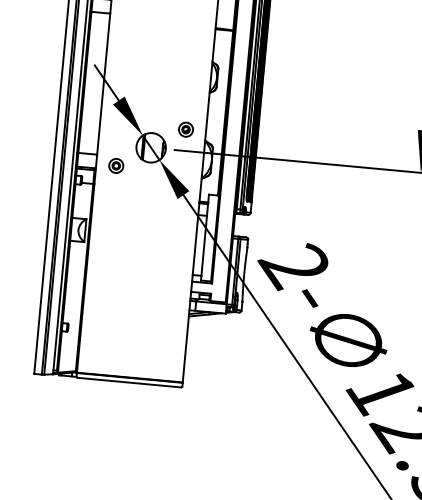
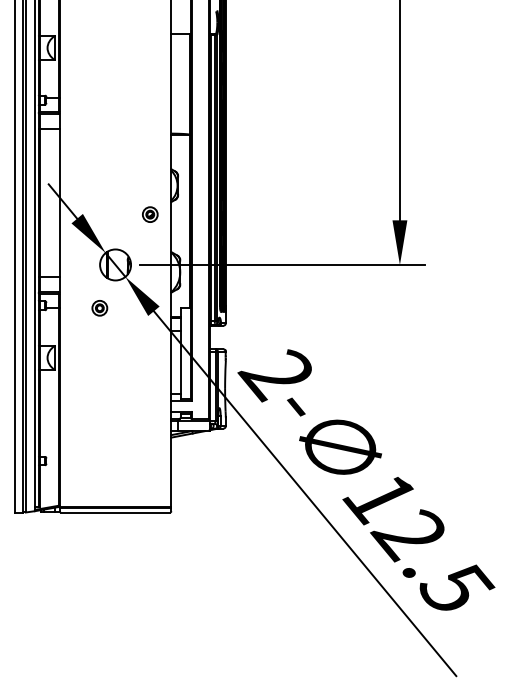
part: (186, 129) -> (150, 214), moved
part: (115, 166) -> (99, 308), moved

